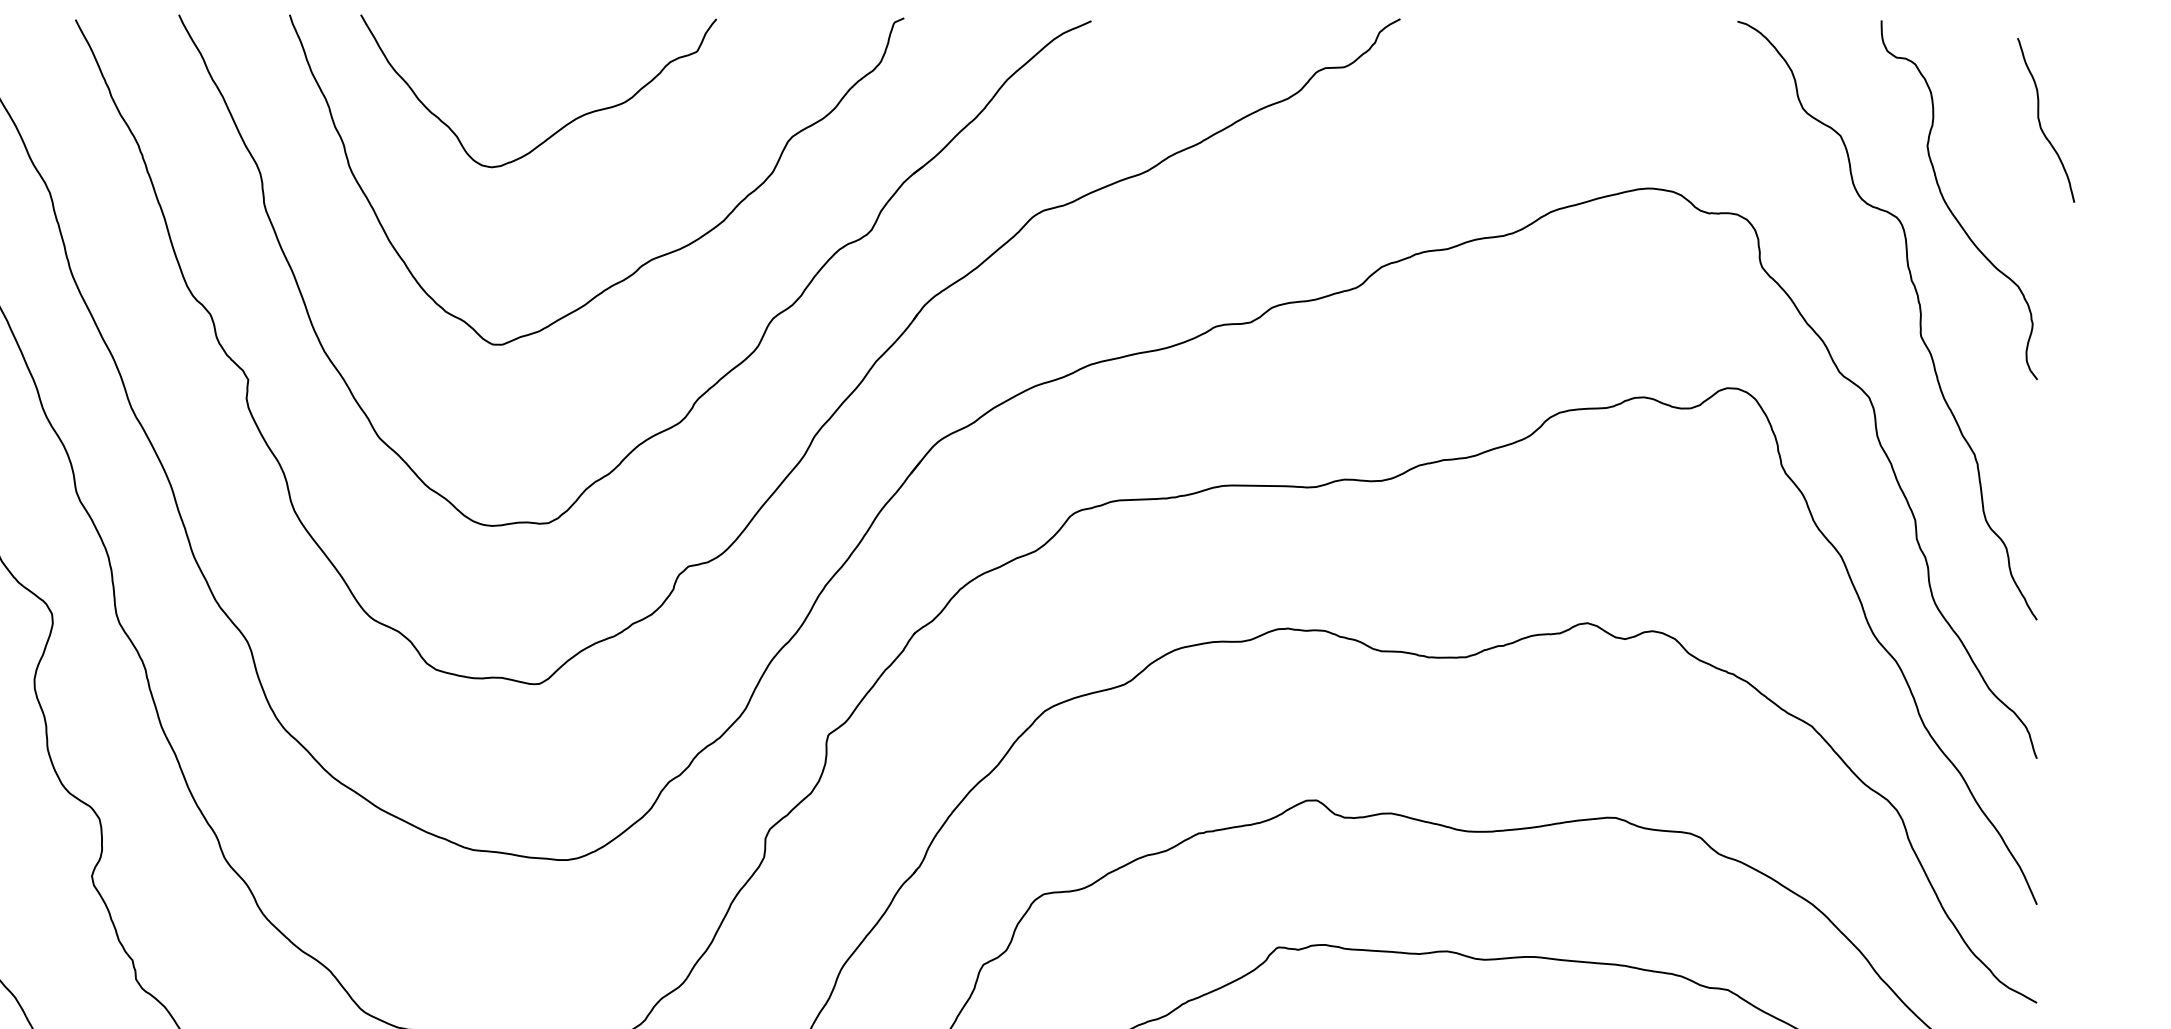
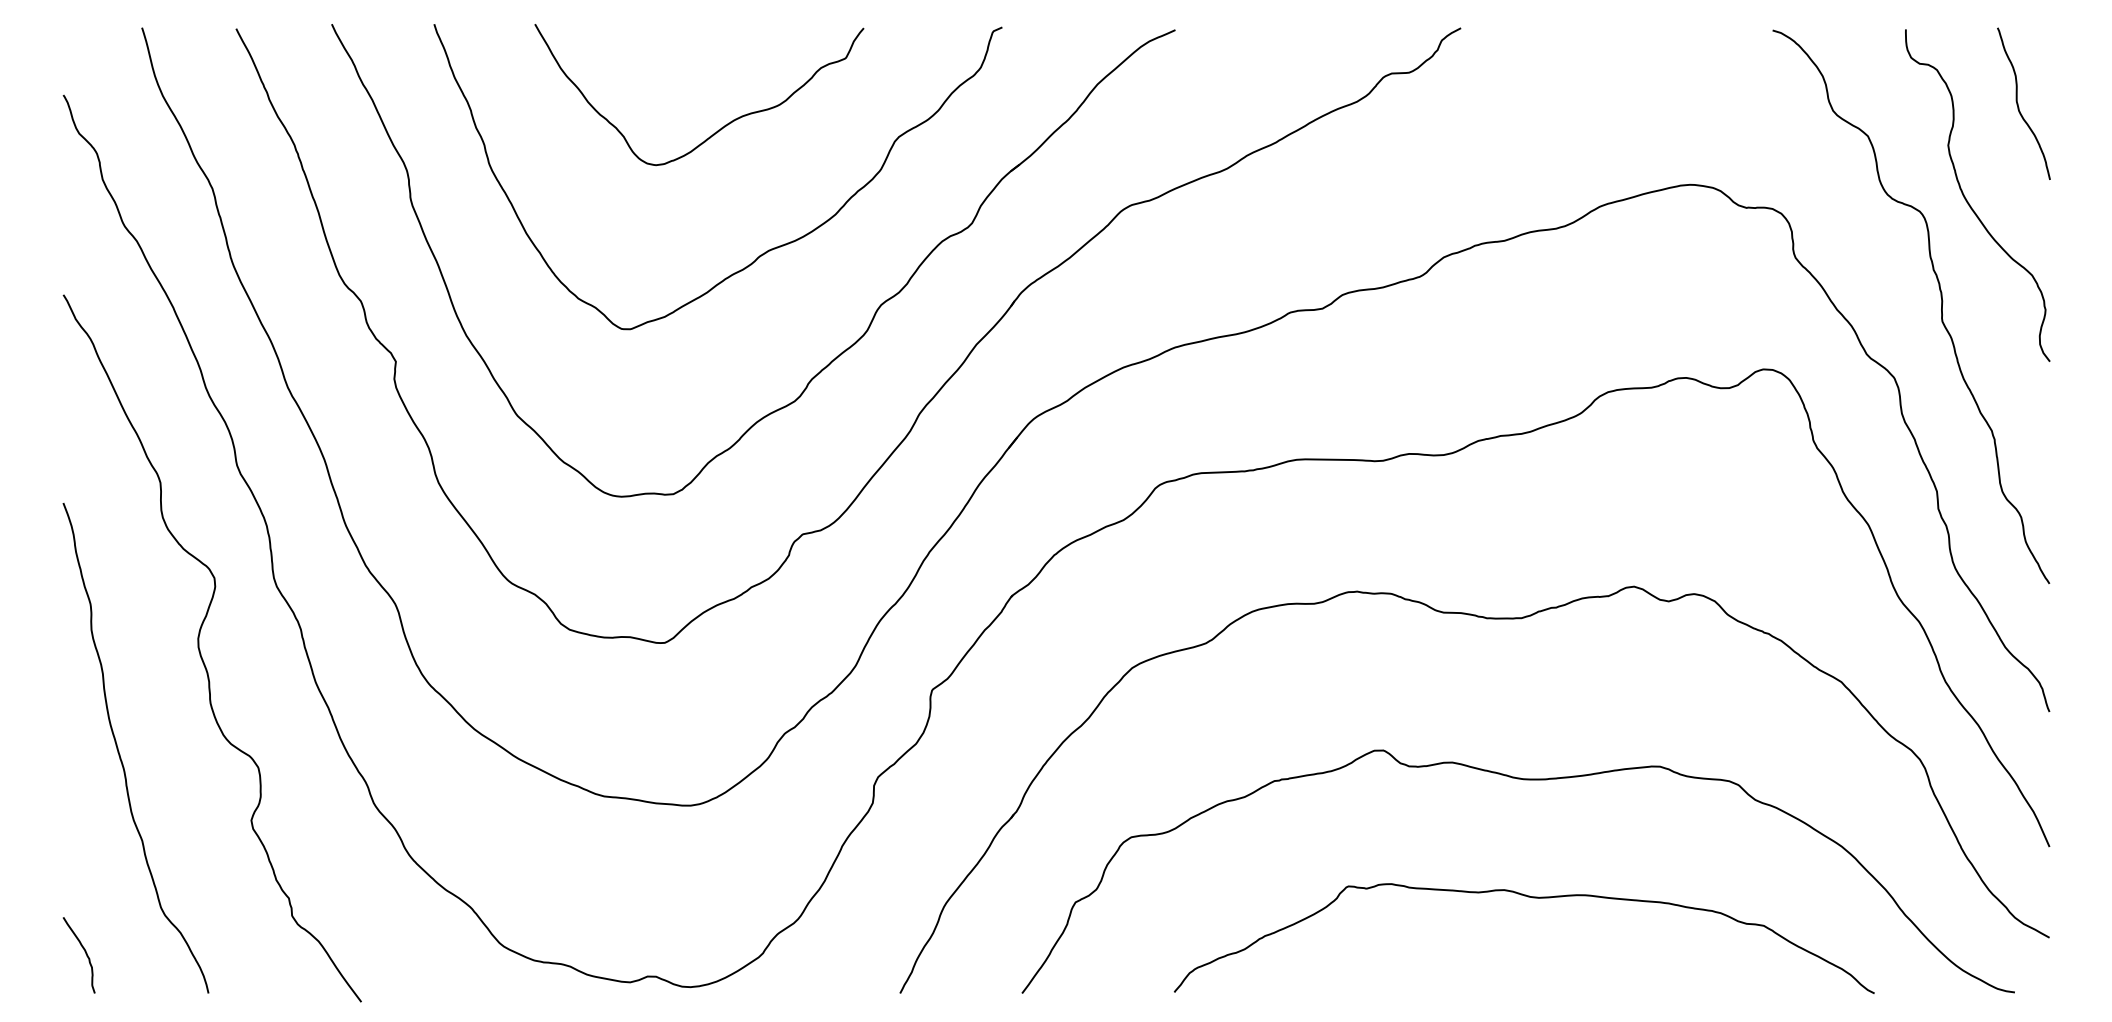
curve: (2040, 120) -> (2018, 103), moved
curve: (562, 126) -> (721, 127), moved

